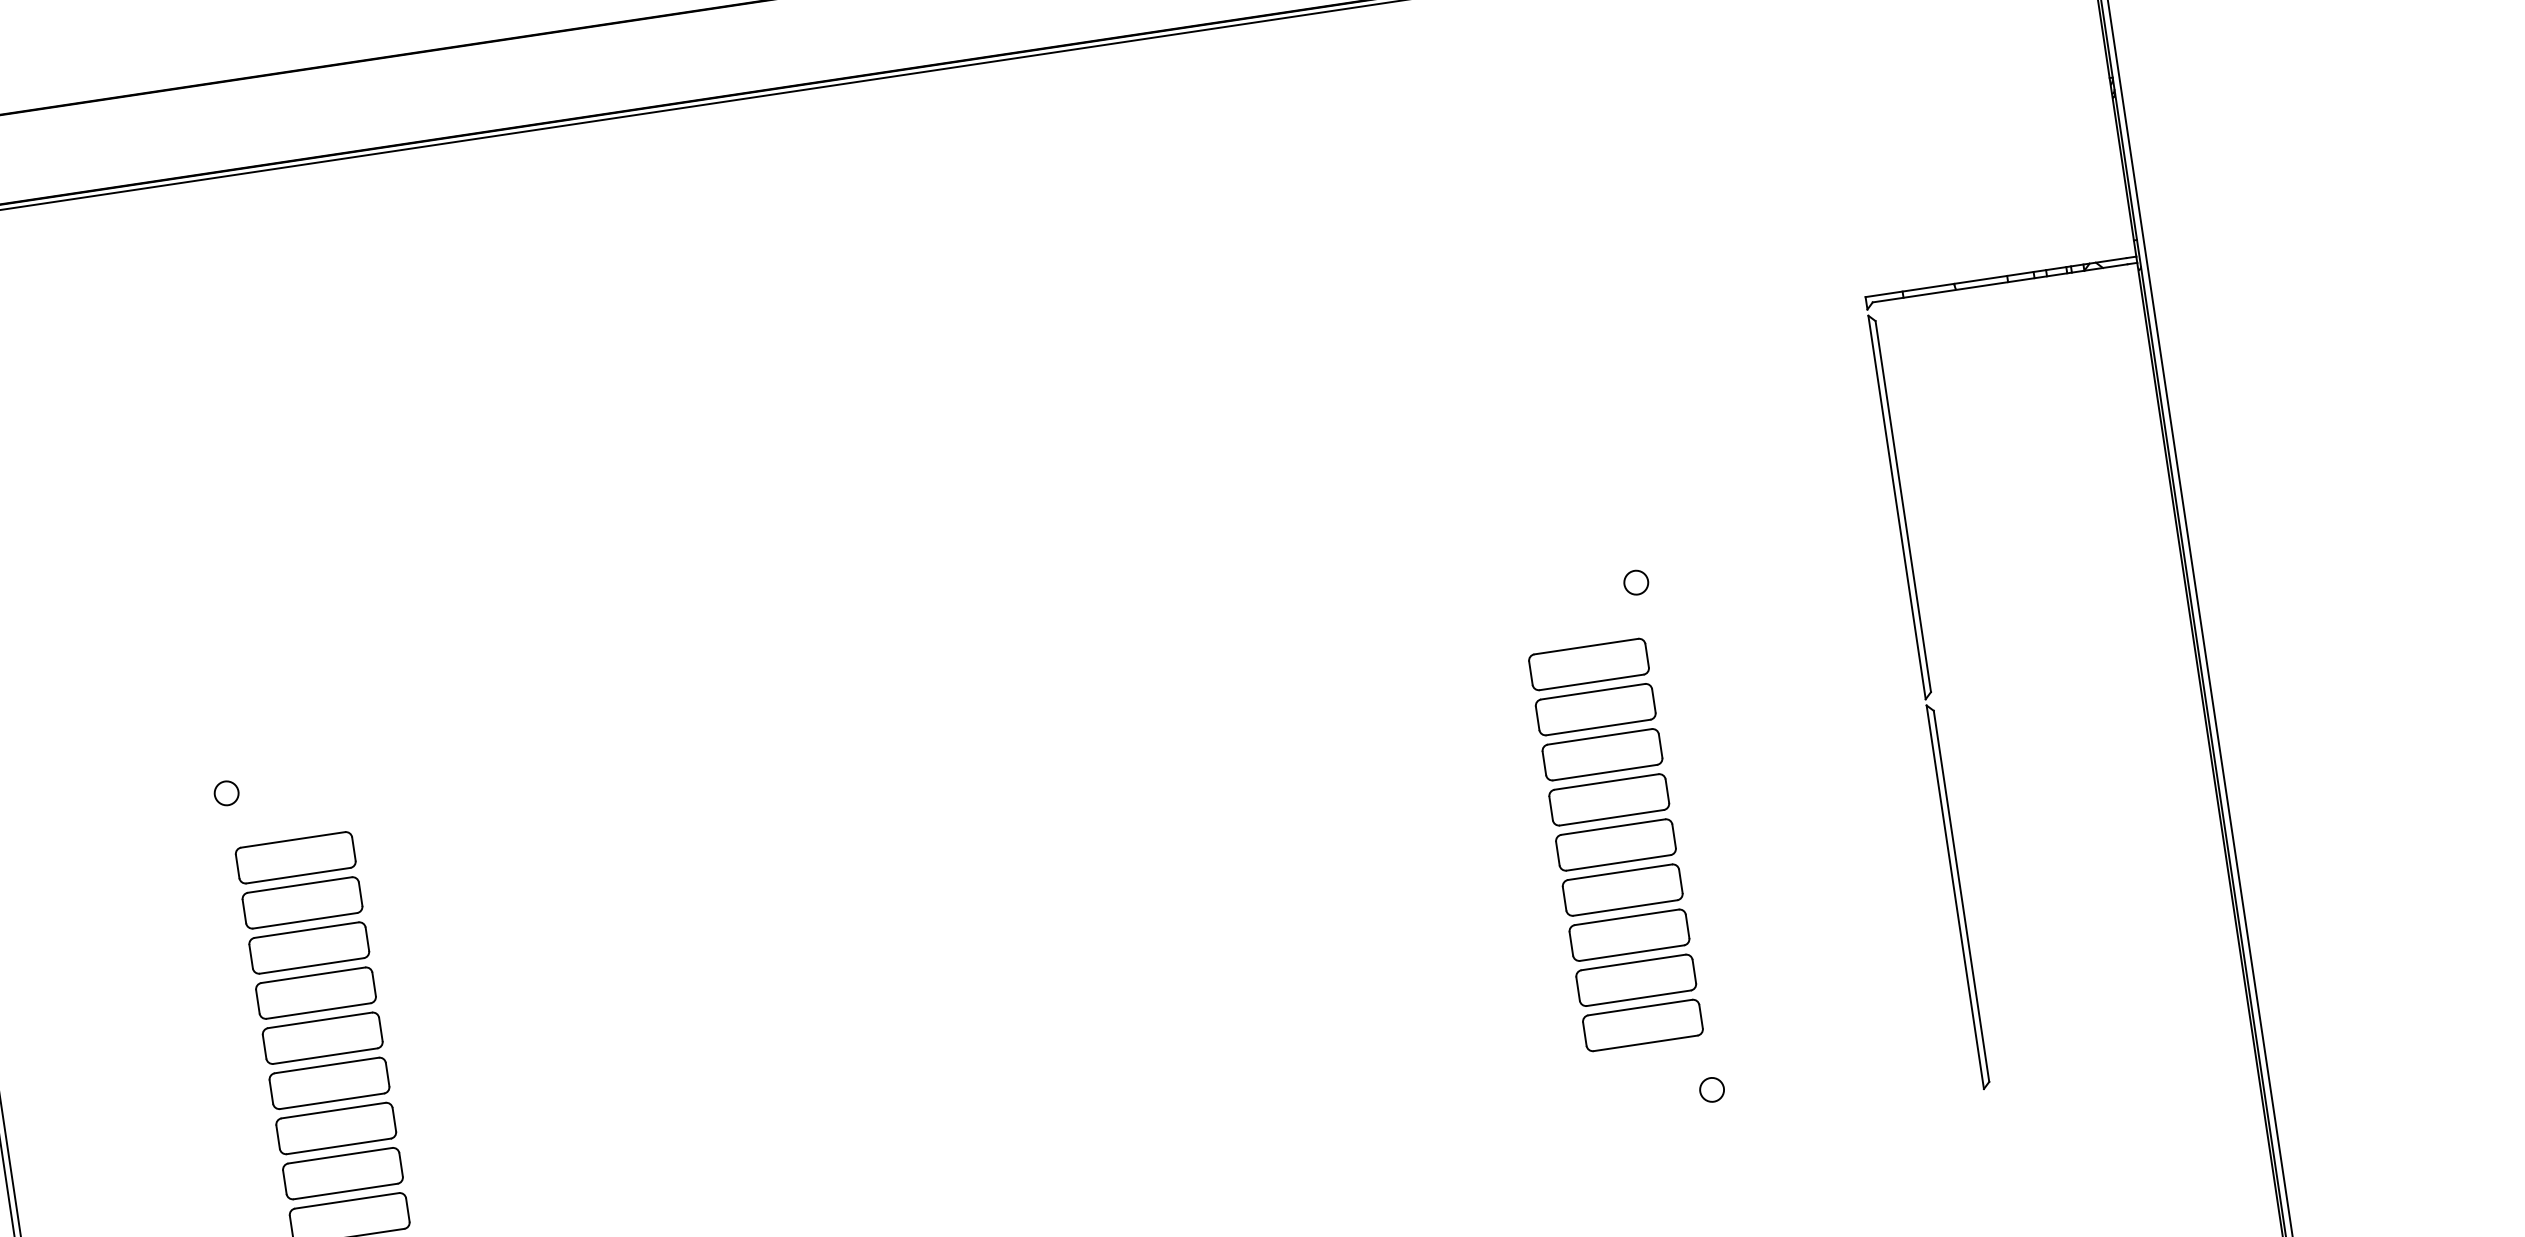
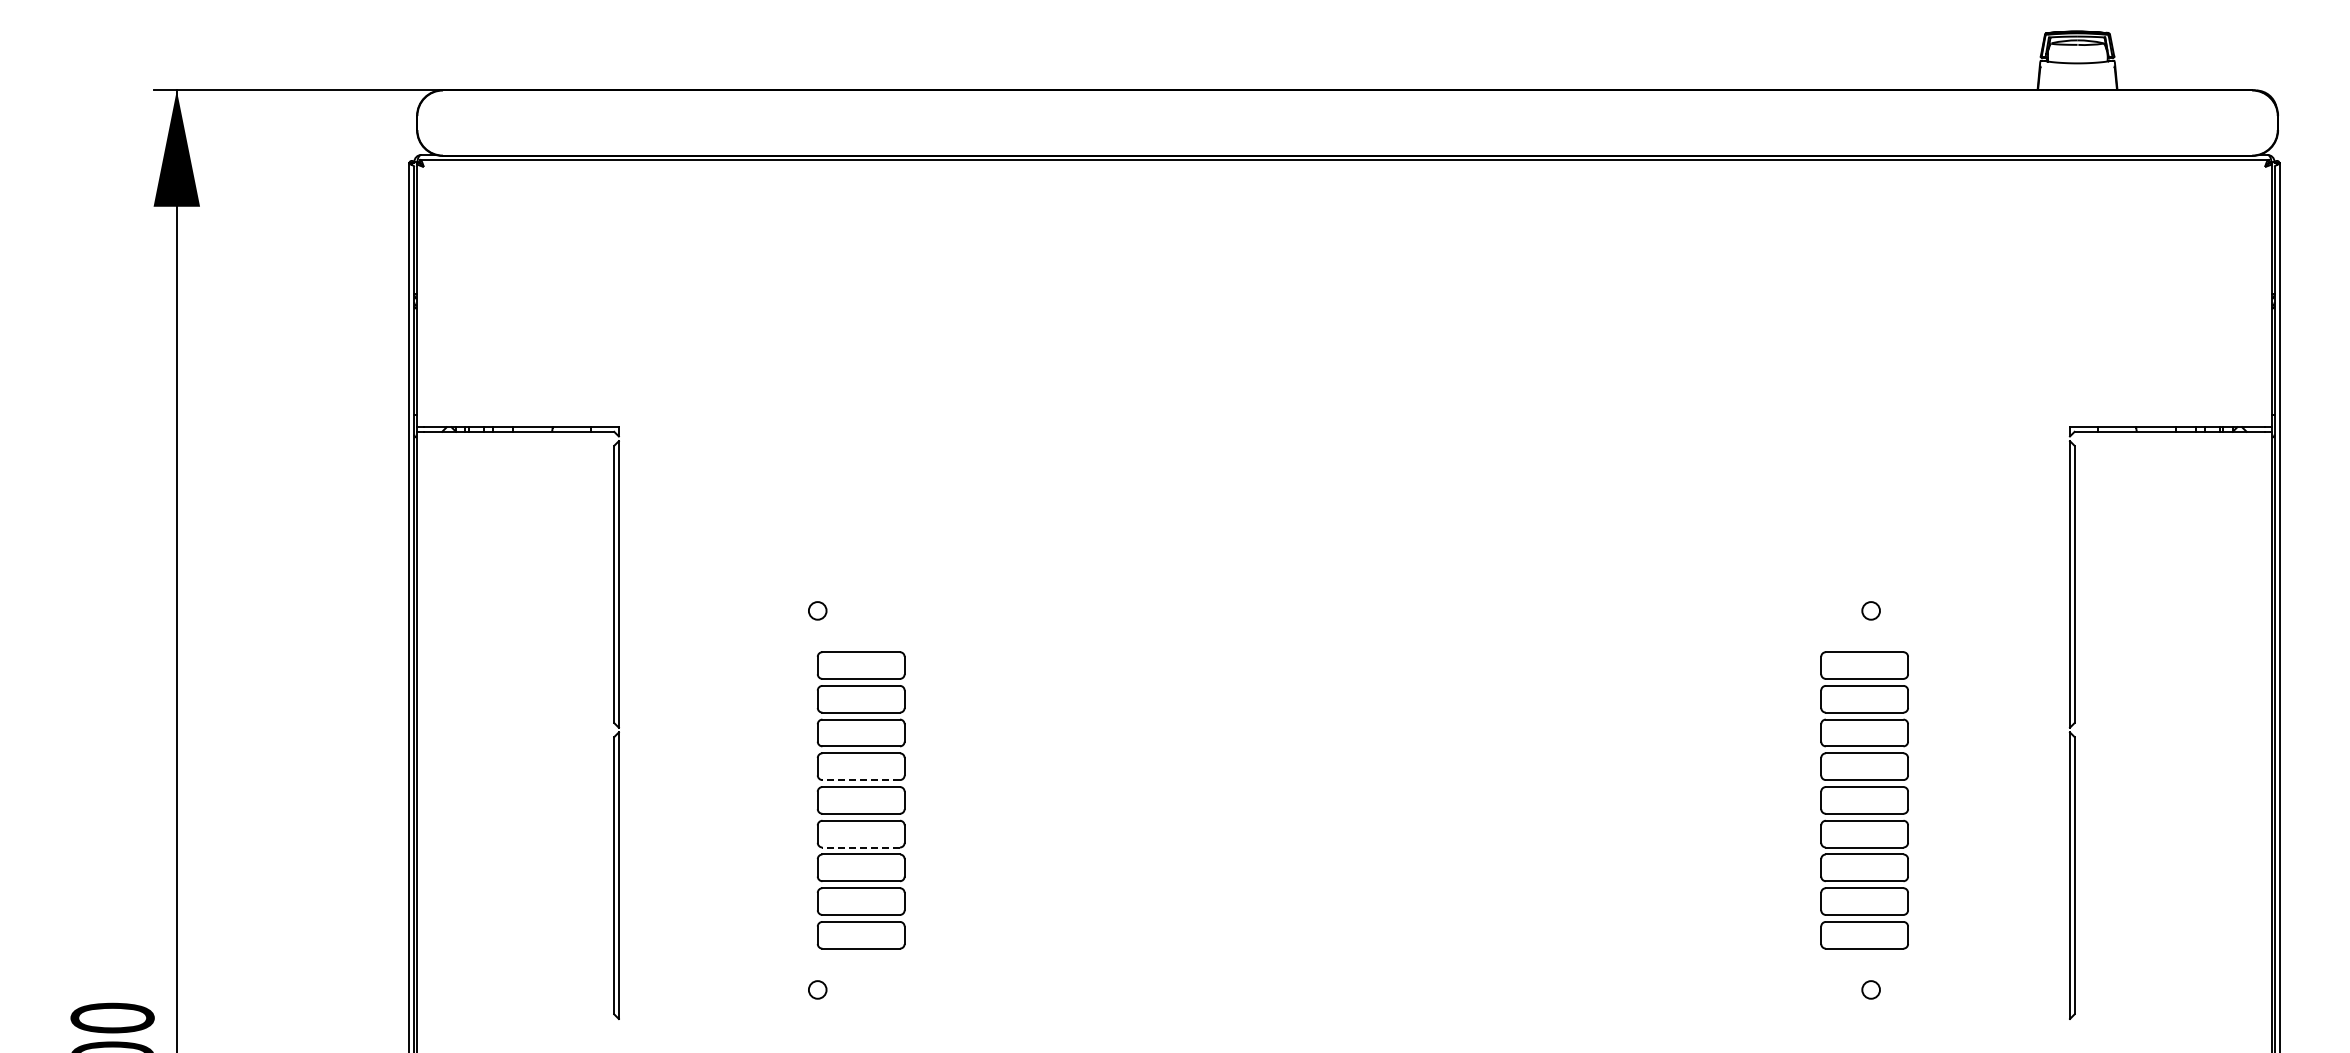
part: (1615, 845) -> (1864, 800), moved
line: (319, 1011) -> (861, 780), solid -> dashed
line: (332, 1101) -> (861, 847), solid -> dashed

